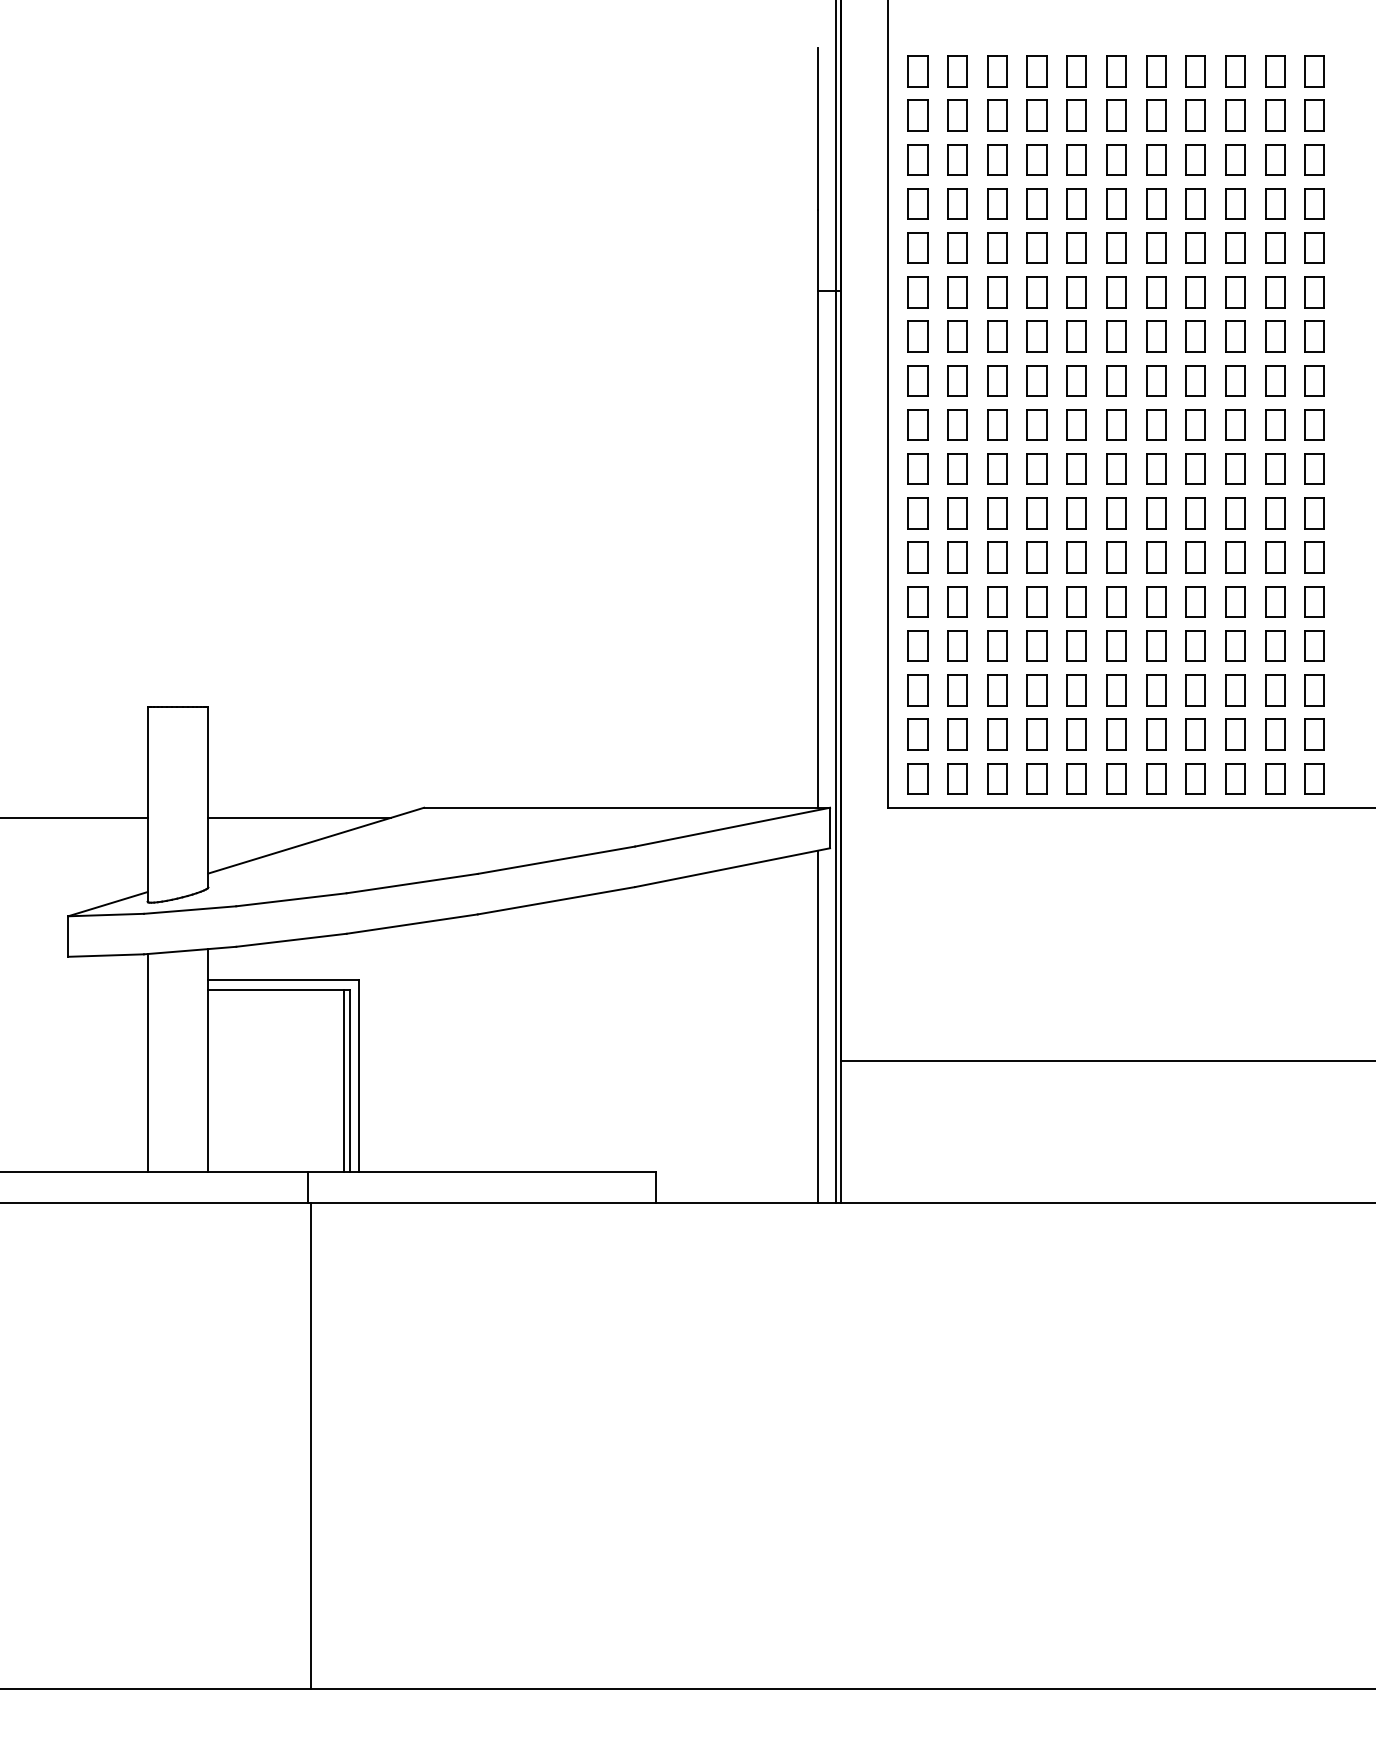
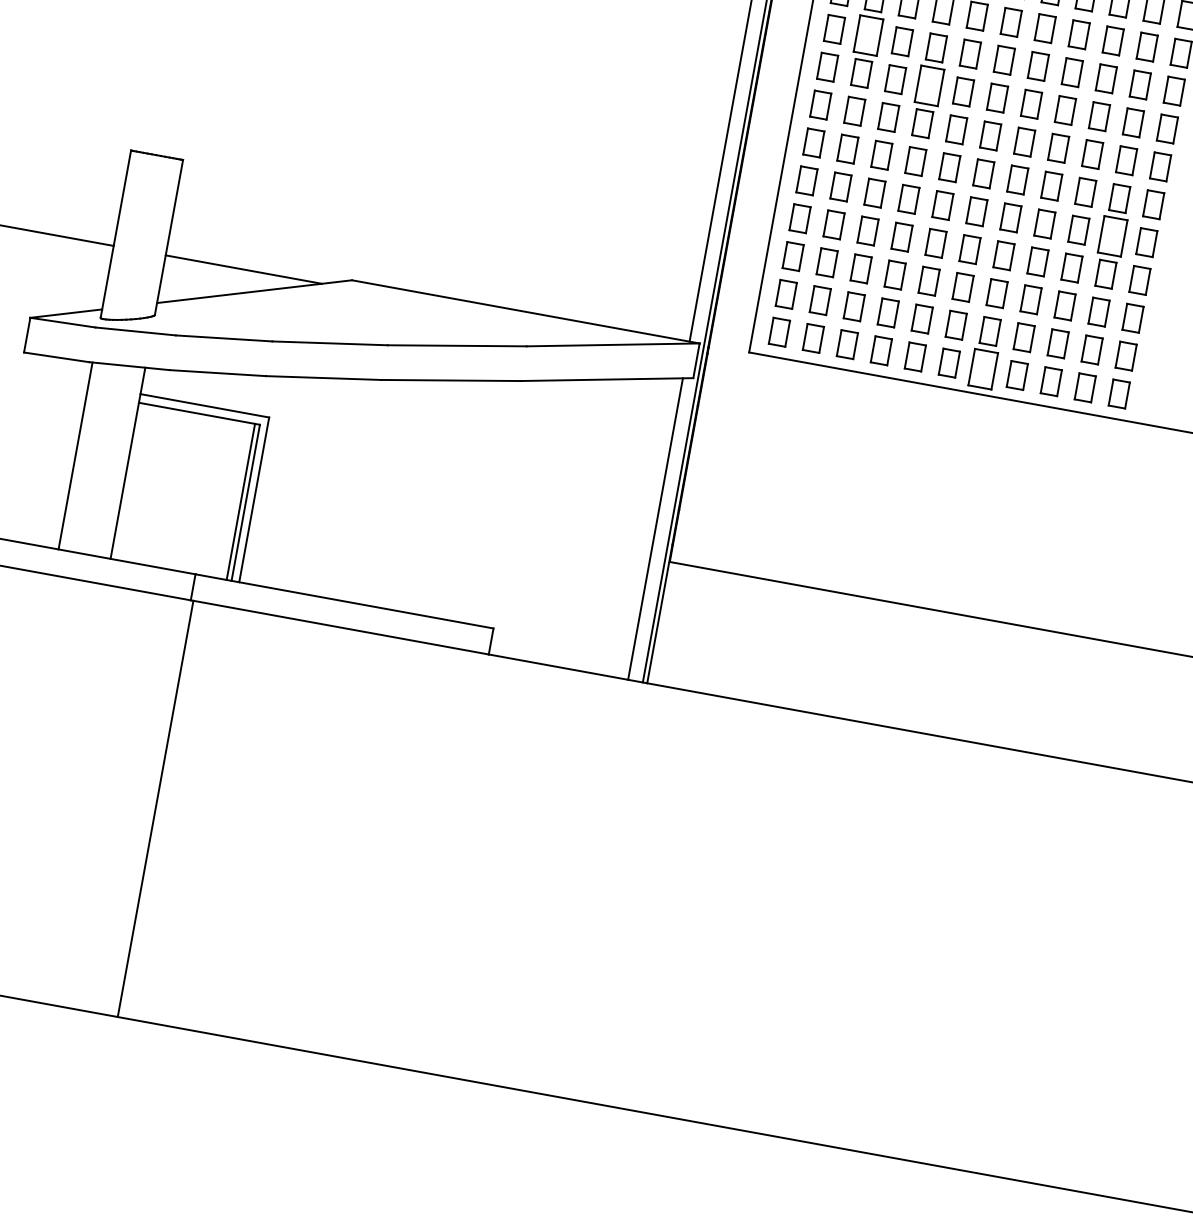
part: (957, 424) -> (868, 35), size x1.4
part: (1036, 468) -> (929, 85), size x1.4
part: (1275, 601) -> (1113, 236), size x1.4
part: (1156, 778) -> (983, 369), size x1.4

